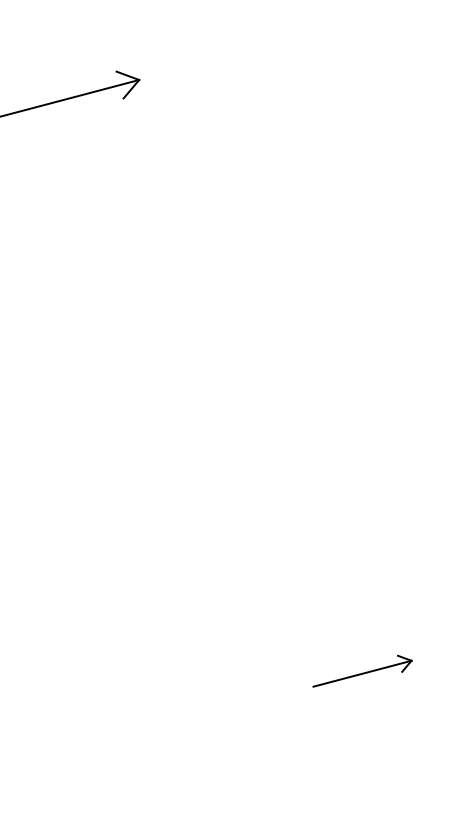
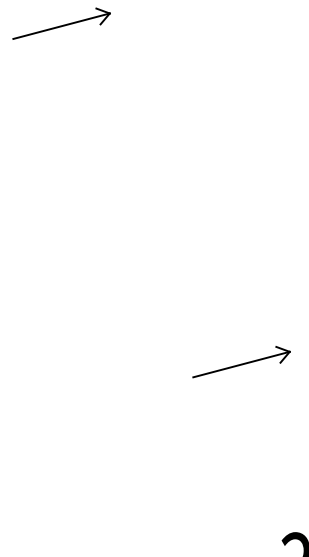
part: (362, 671) -> (241, 362), size x1.67

